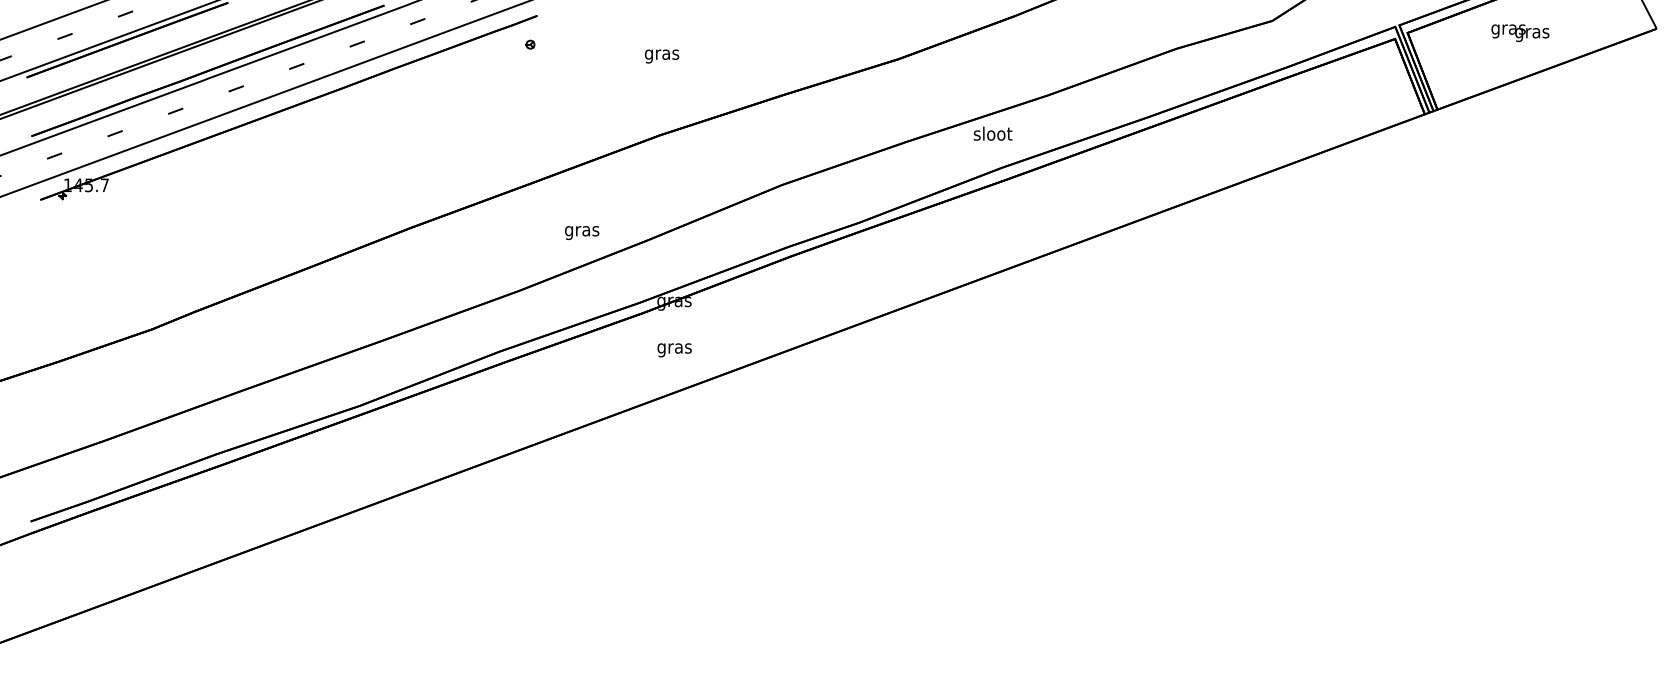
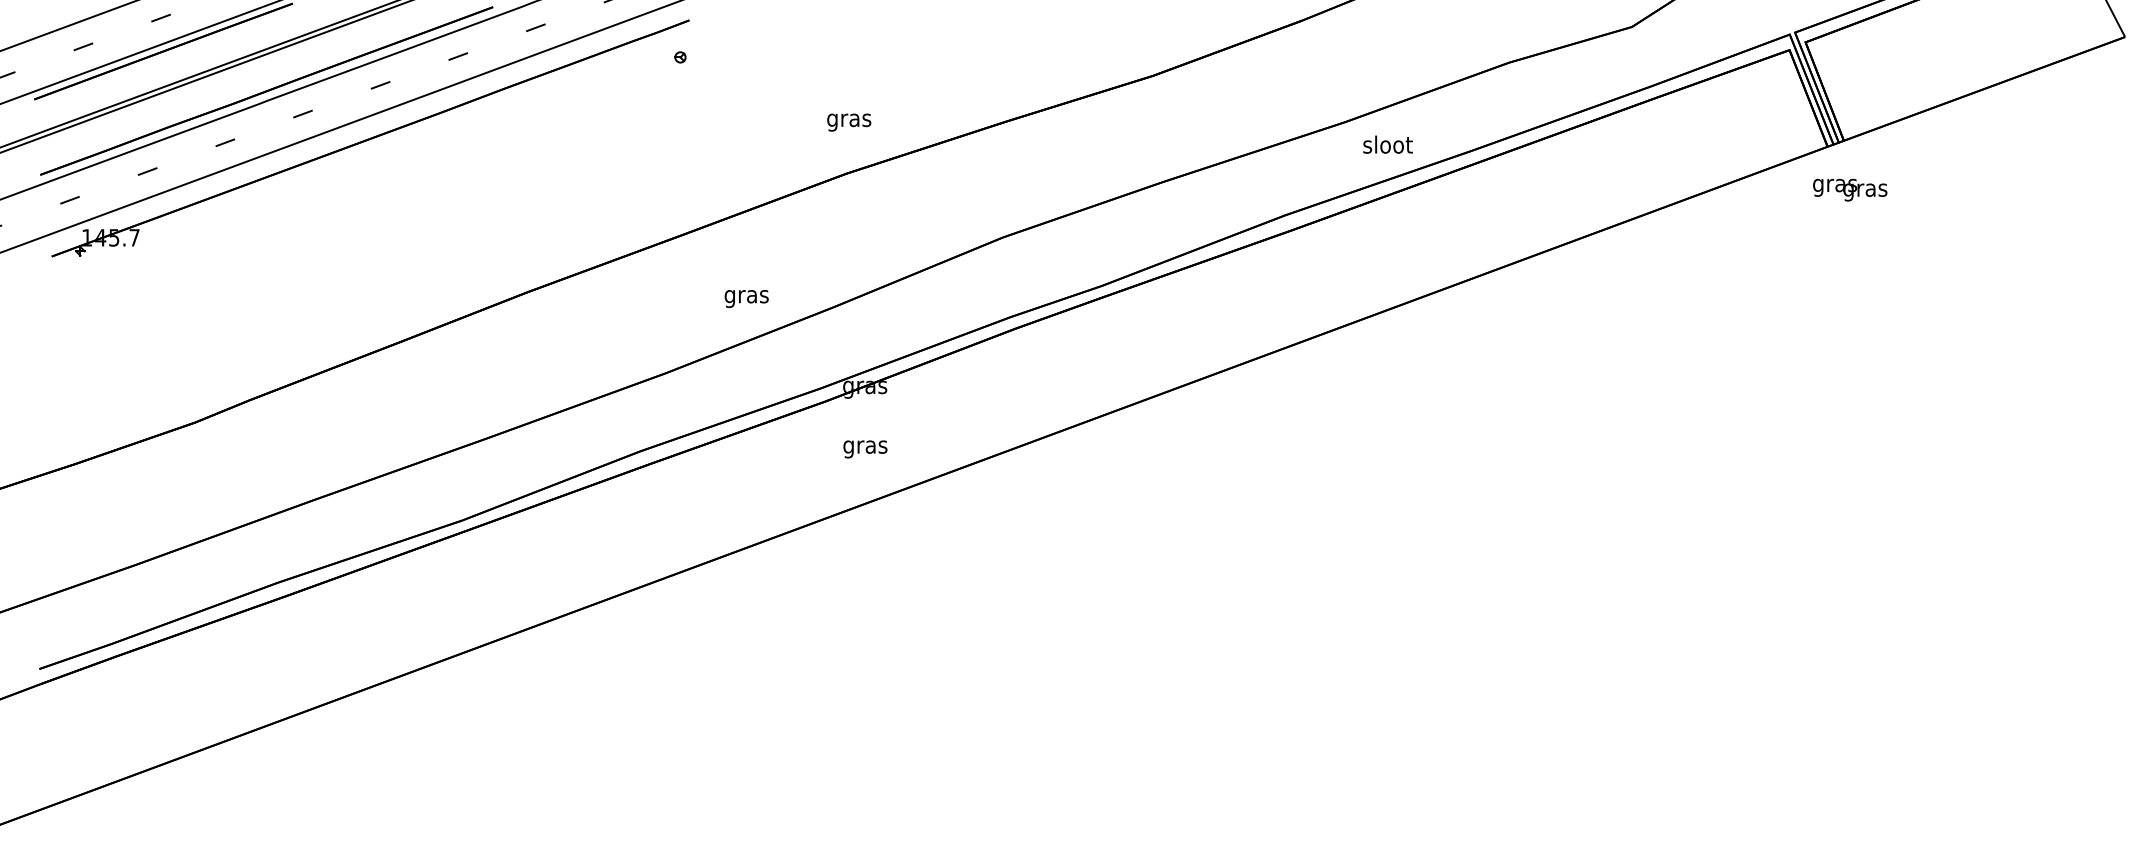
text: (1520, 32) -> (1850, 189), moved
text: (662, 56) -> (849, 122), moved
text: (992, 133) -> (1387, 144), moved

